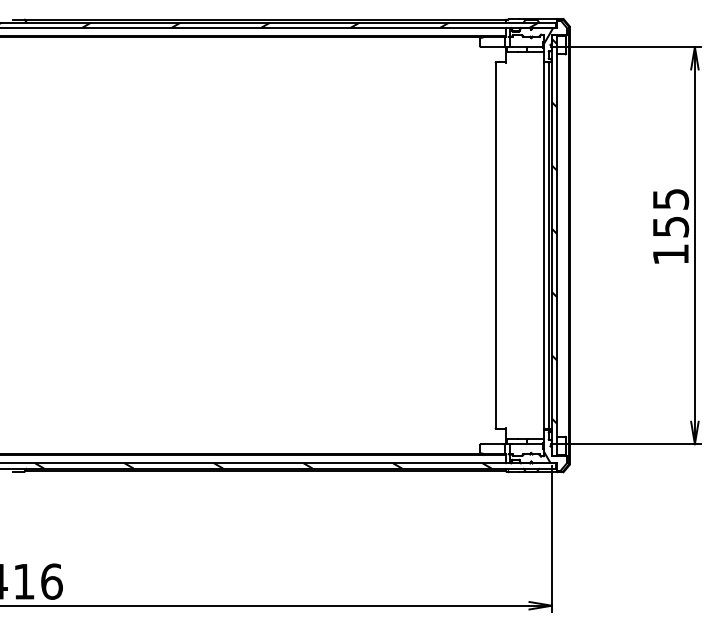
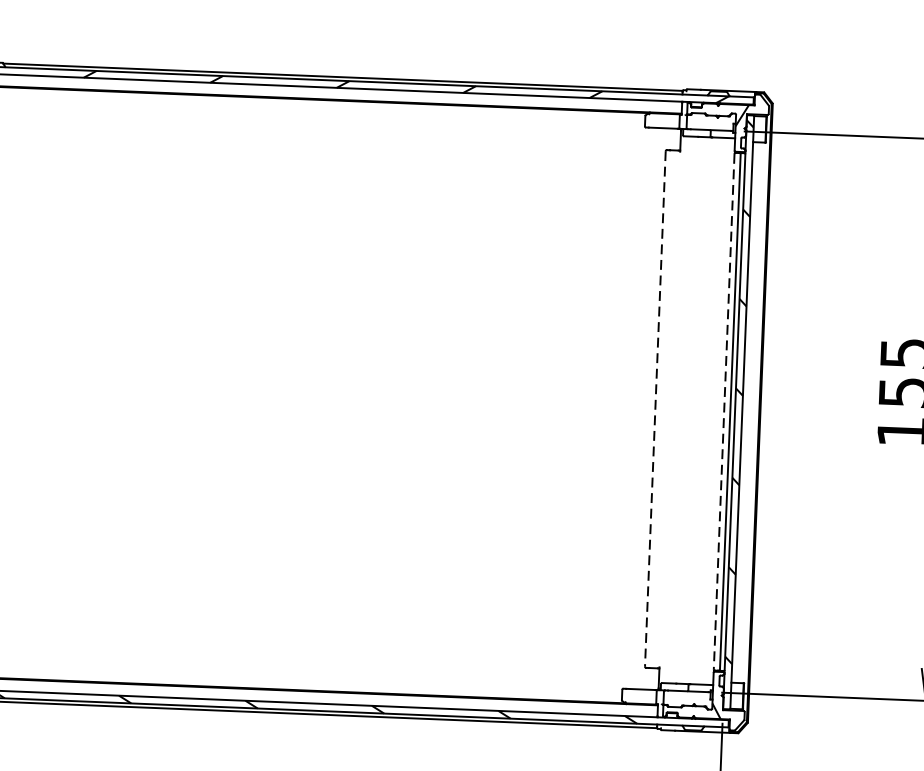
line: (495, 246) -> (655, 410), solid -> dashed
line: (544, 246) -> (724, 412), solid -> dashed

